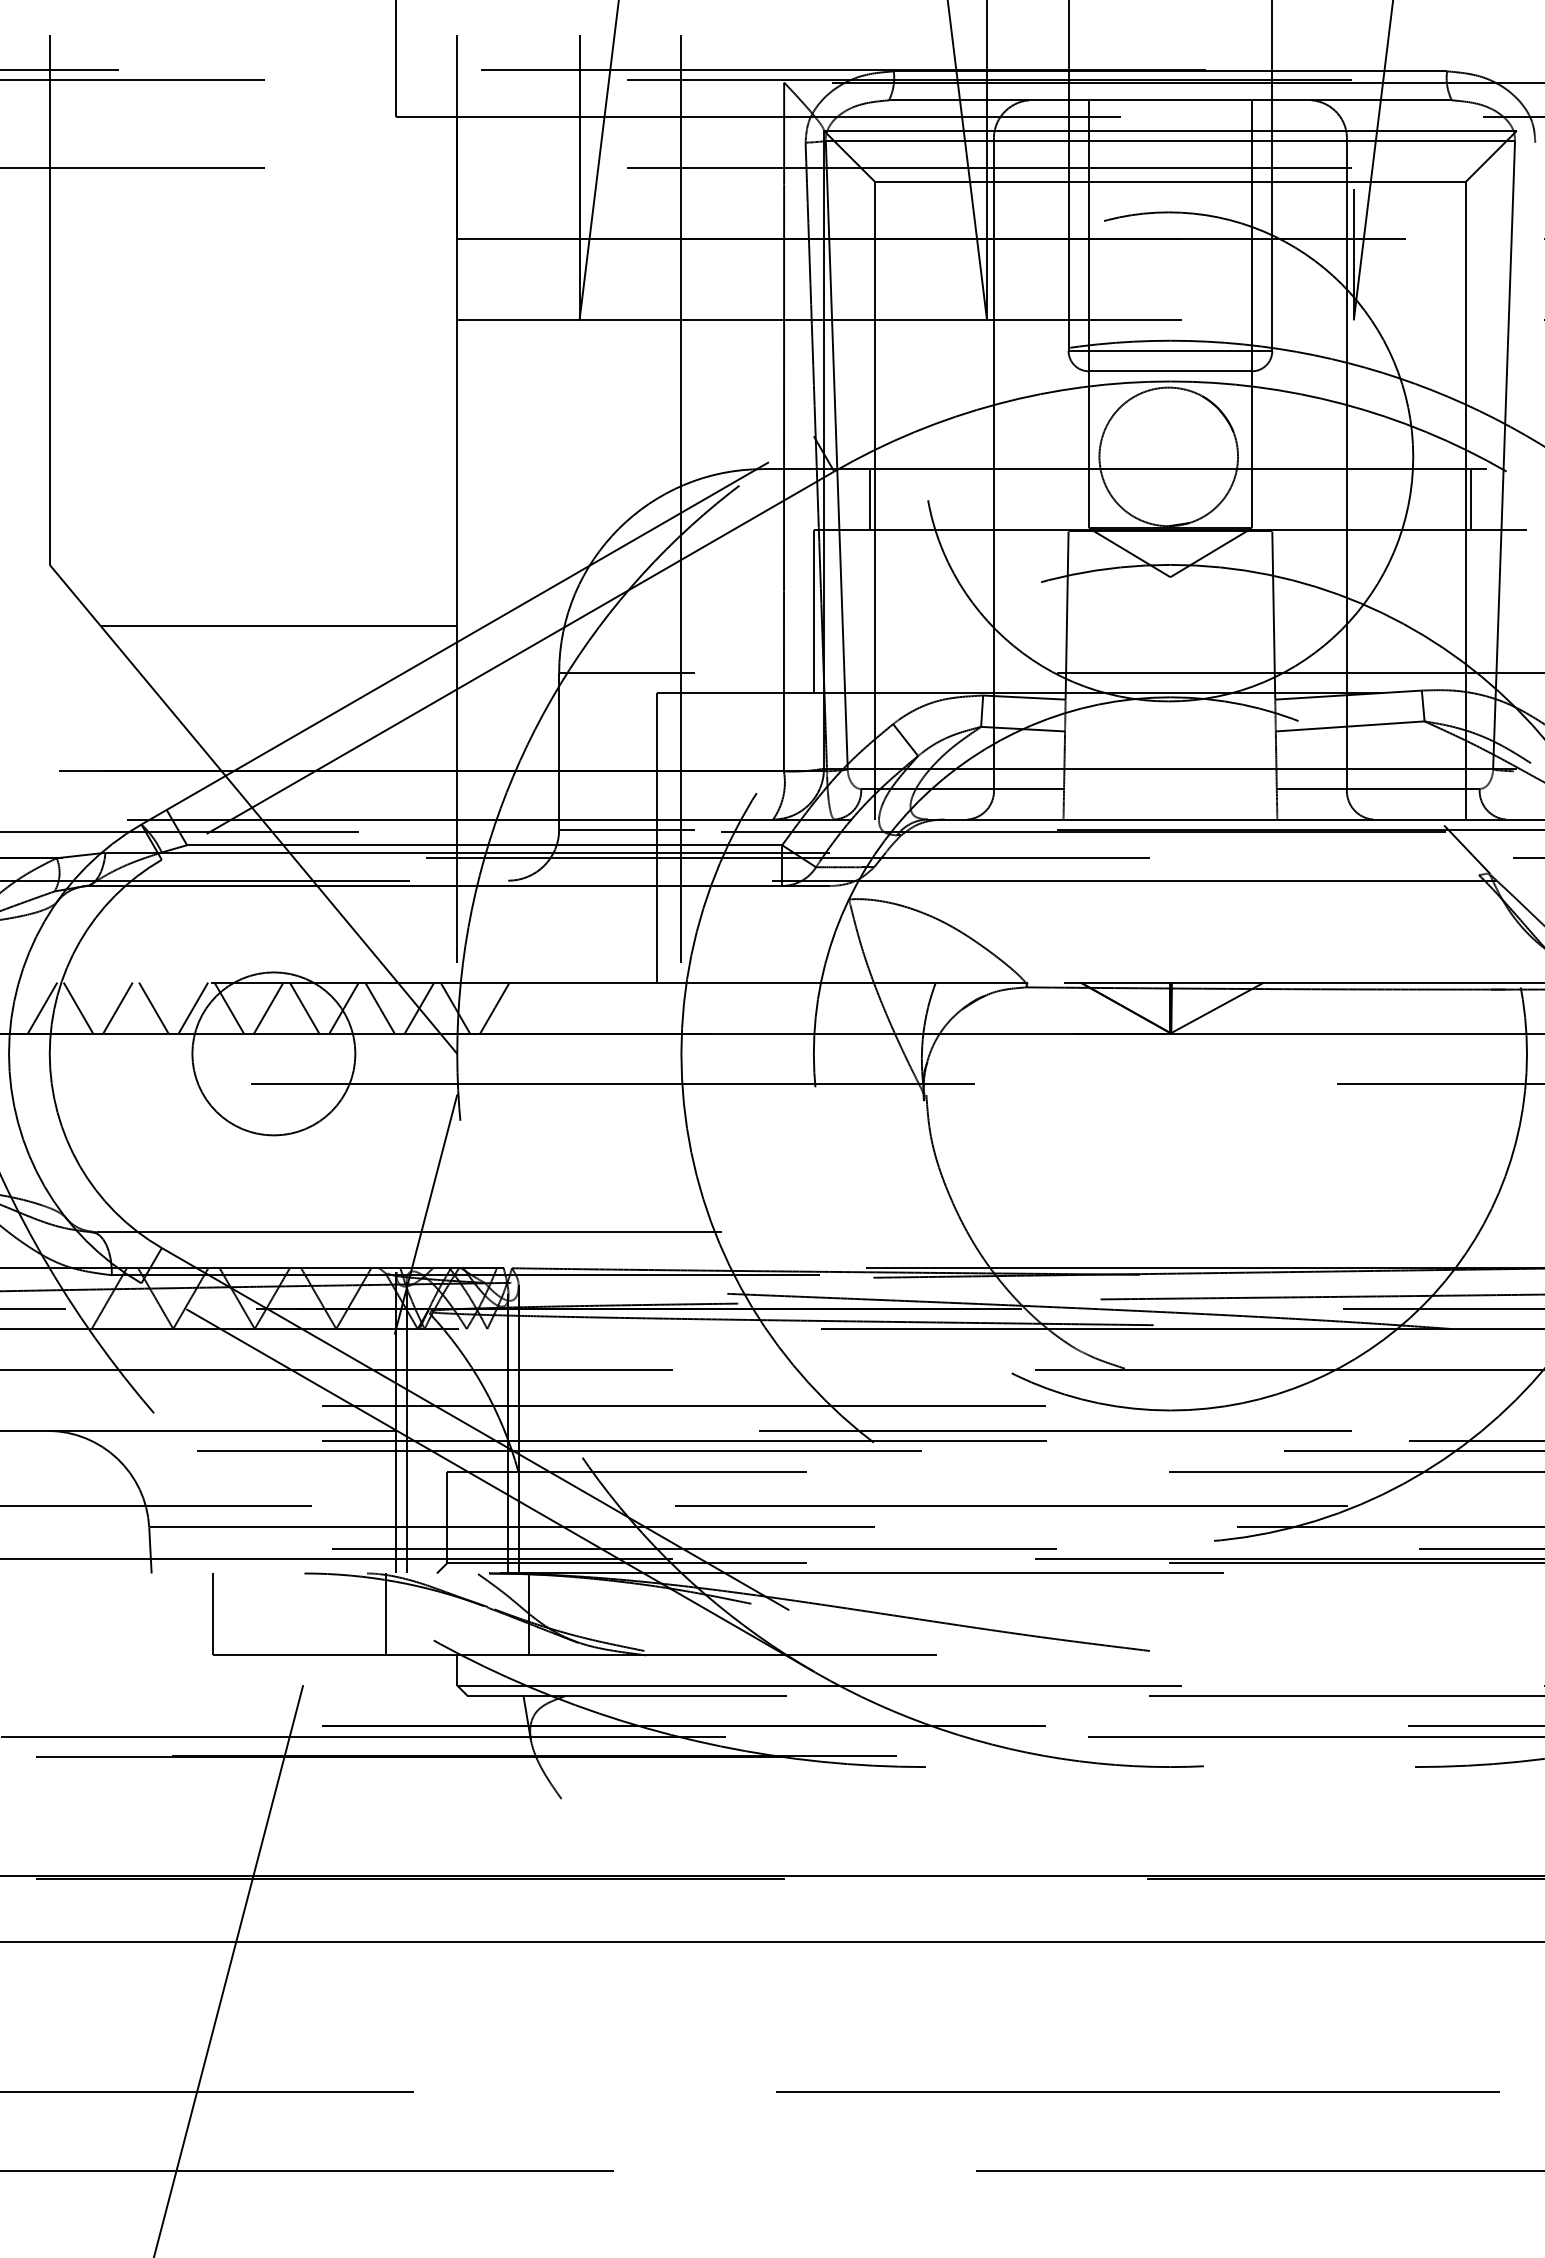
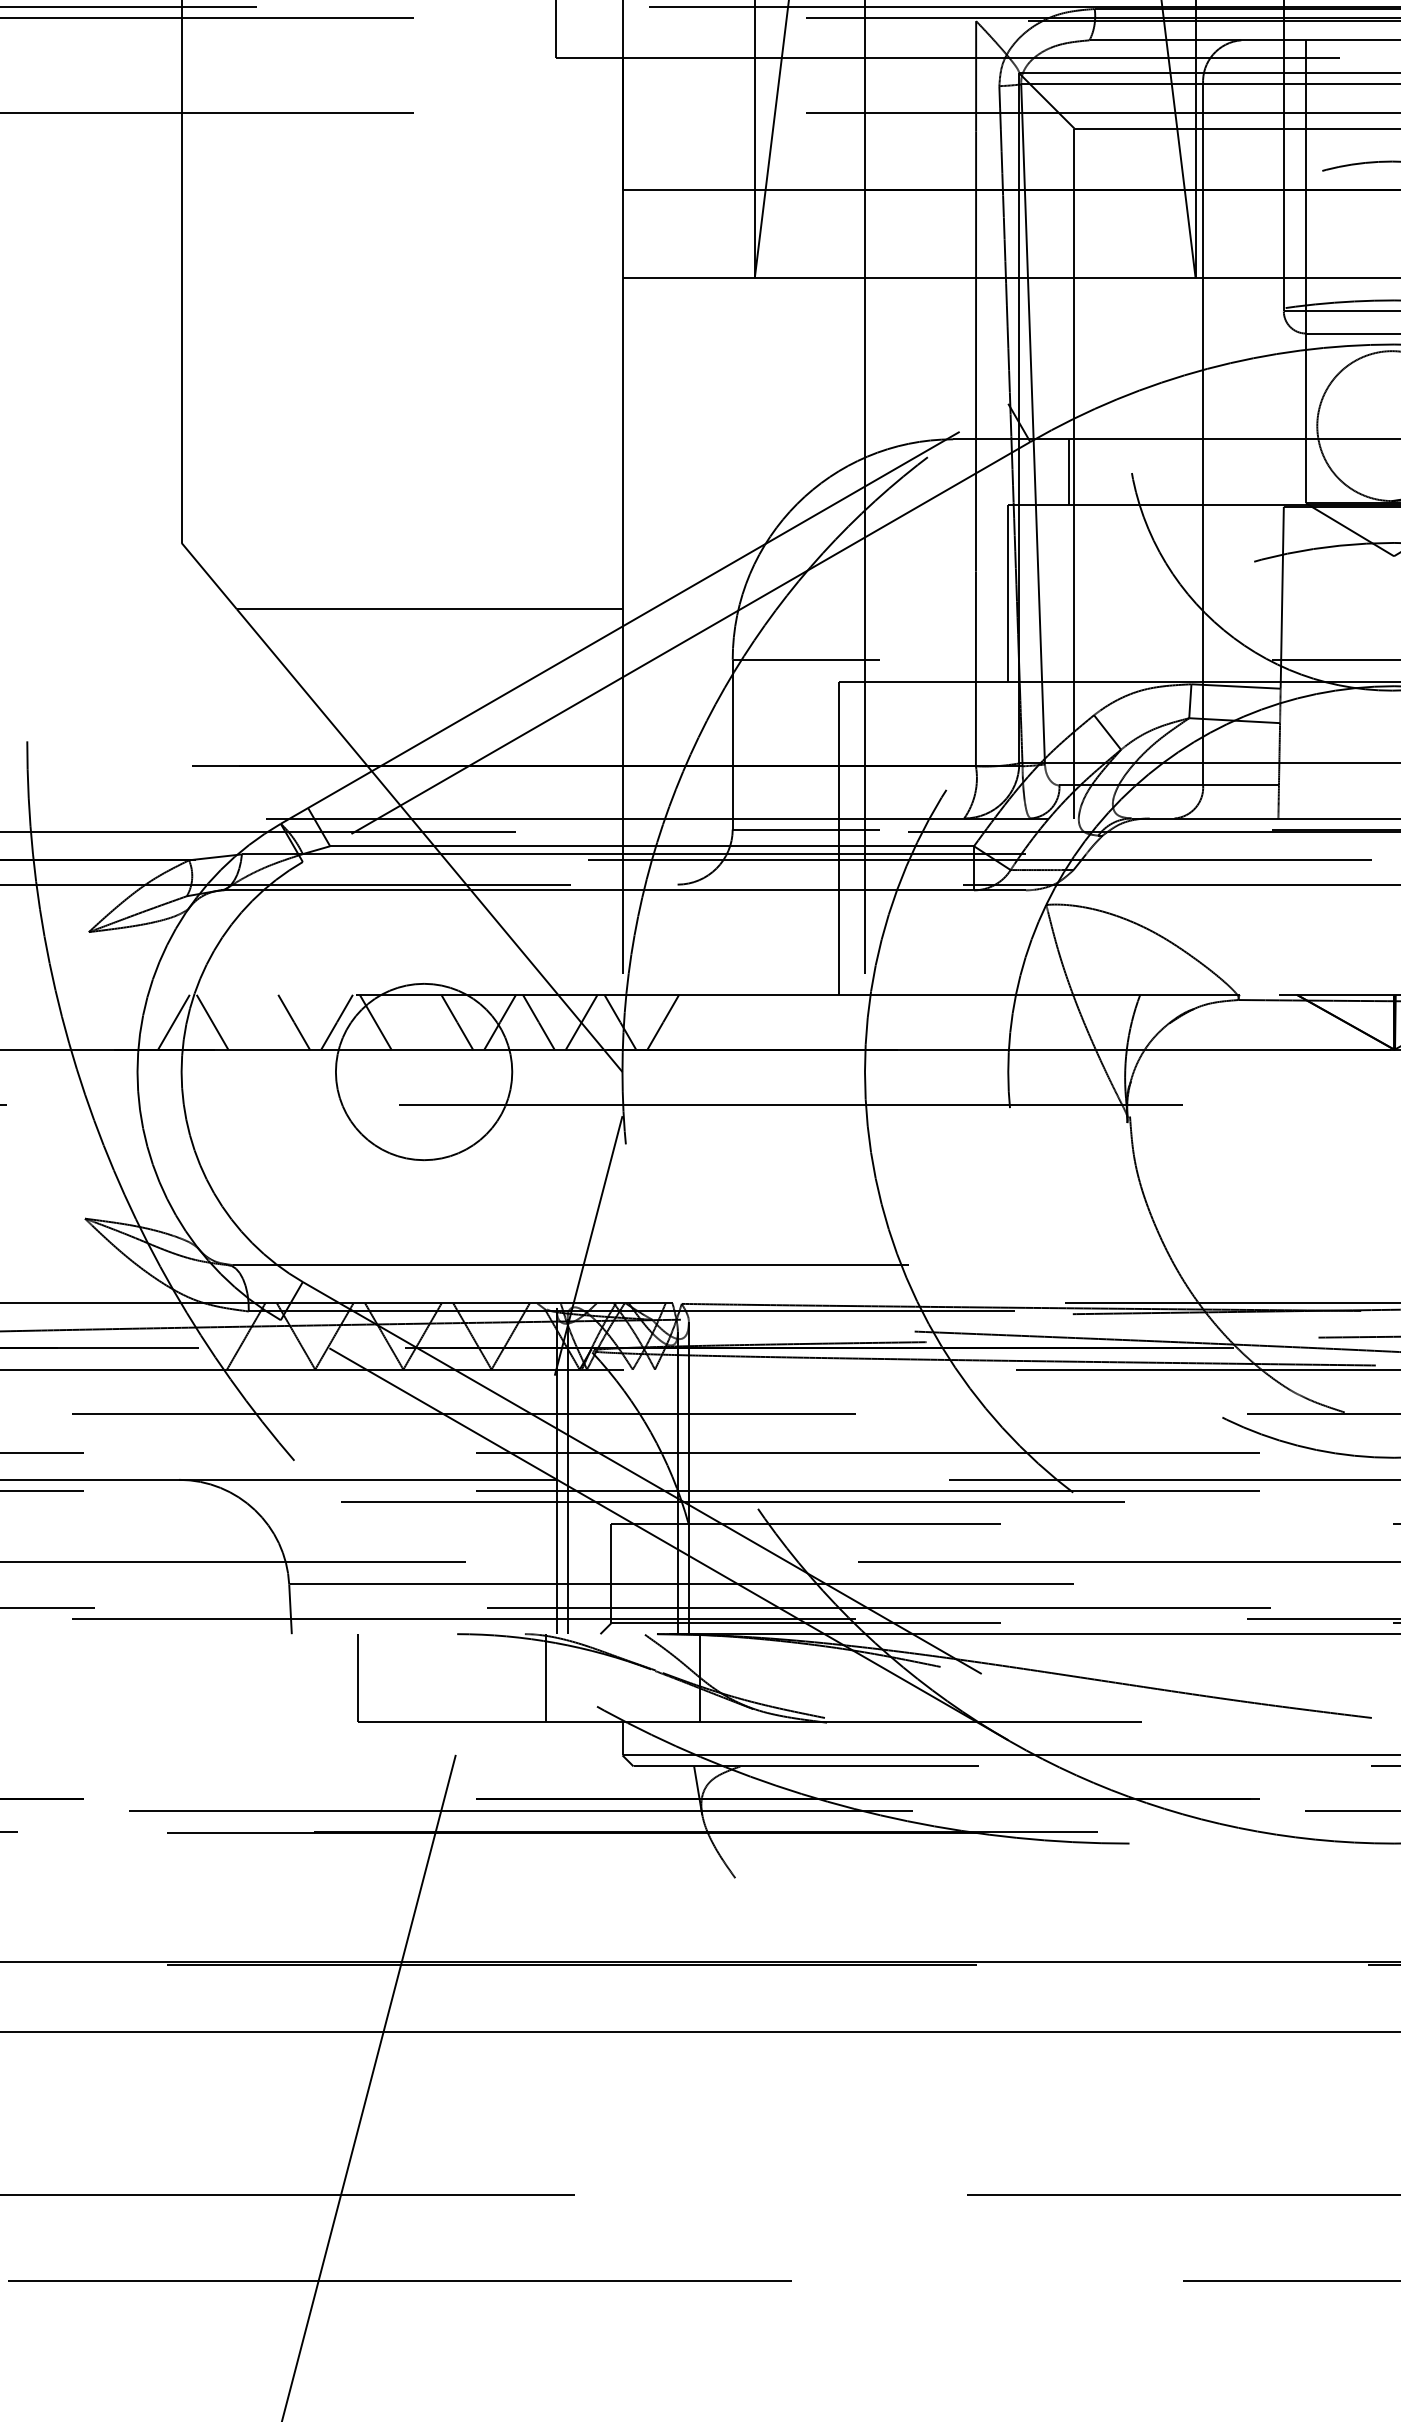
line: (117, 1007) -> (254, 1021), removed
line: (268, 1007) -> (418, 1021), removed

